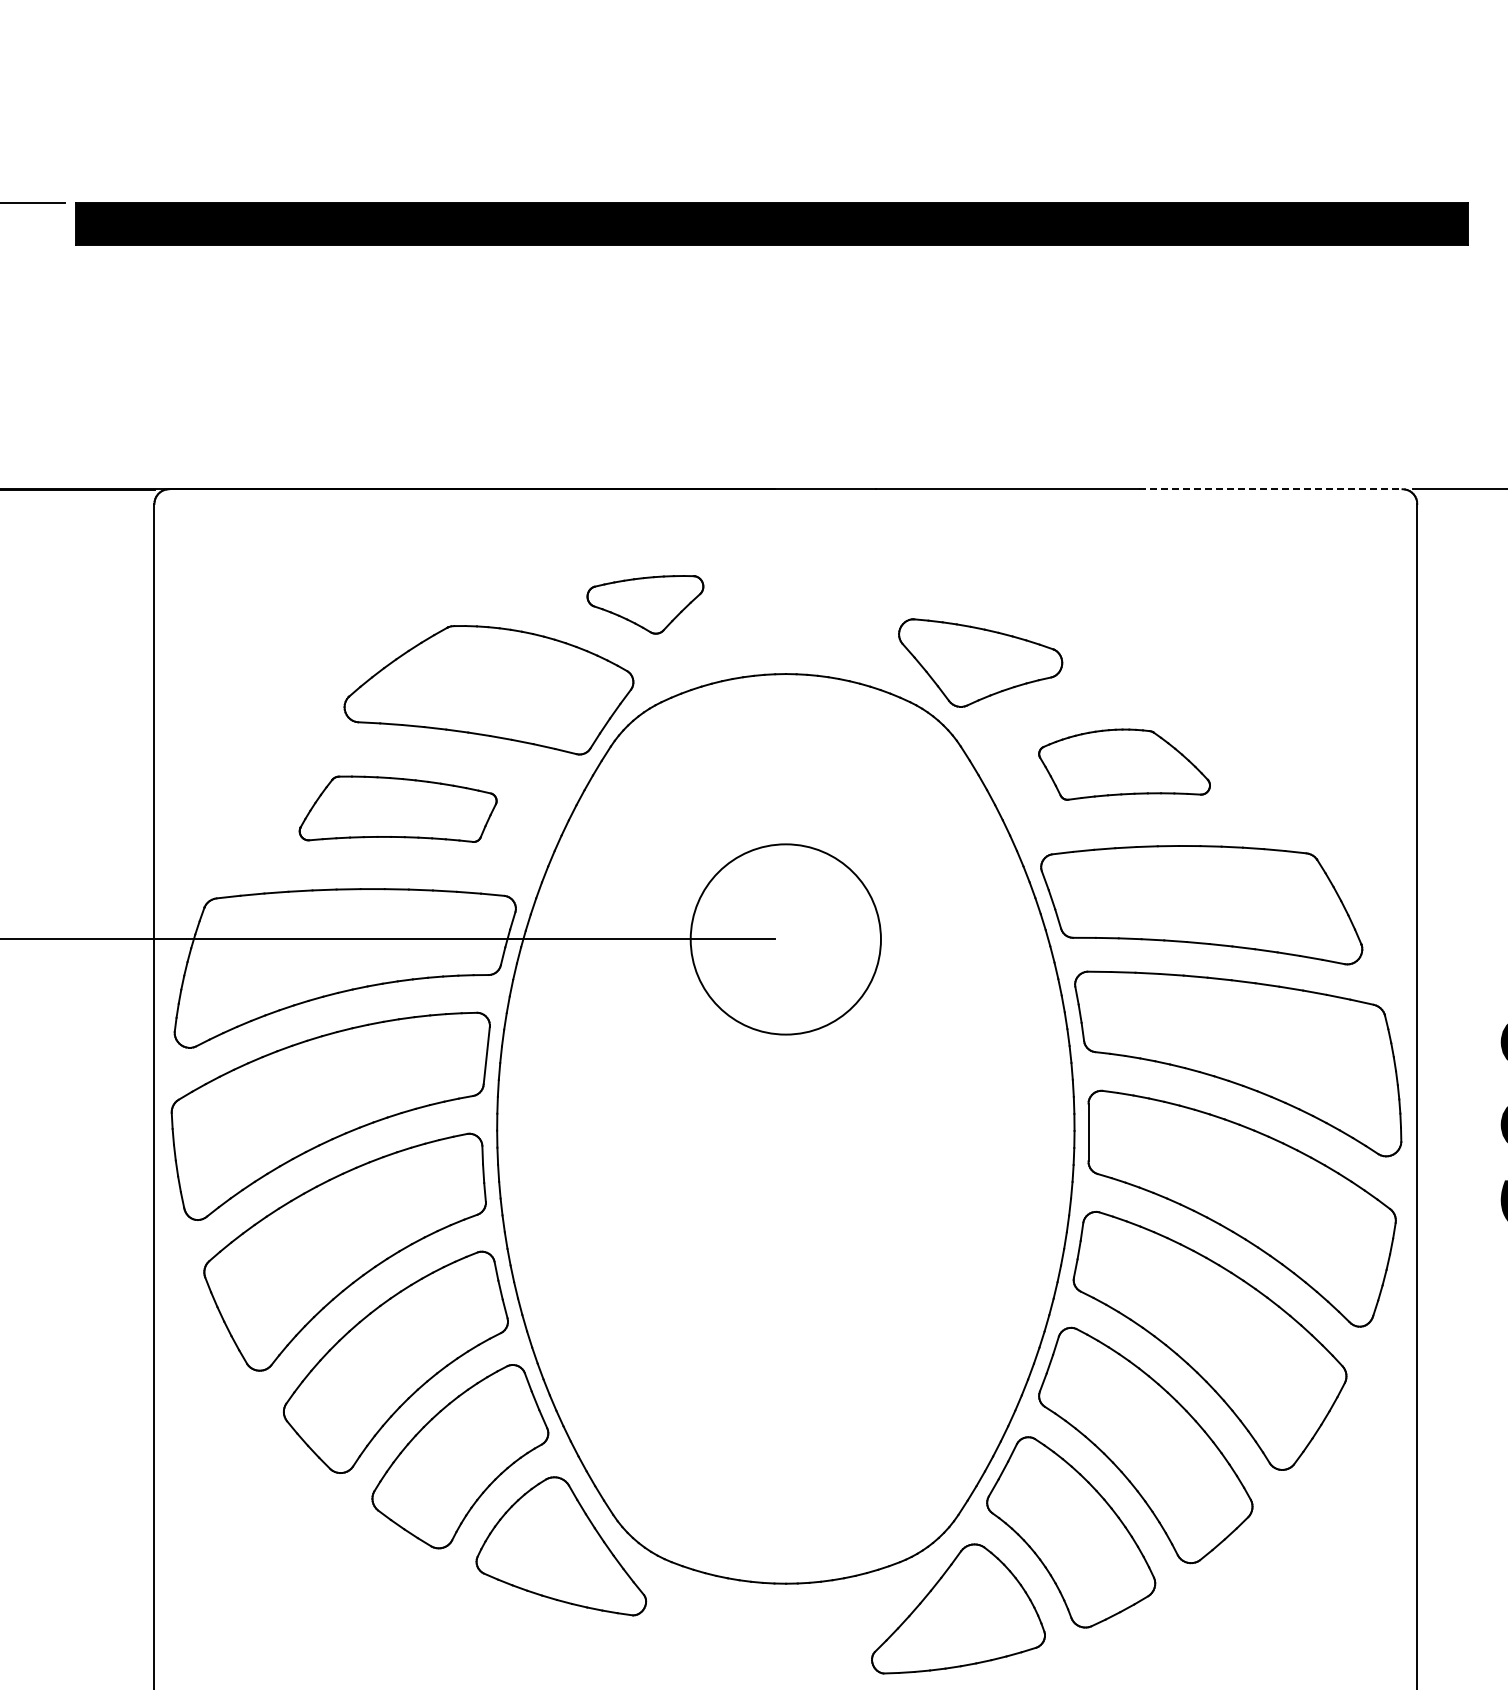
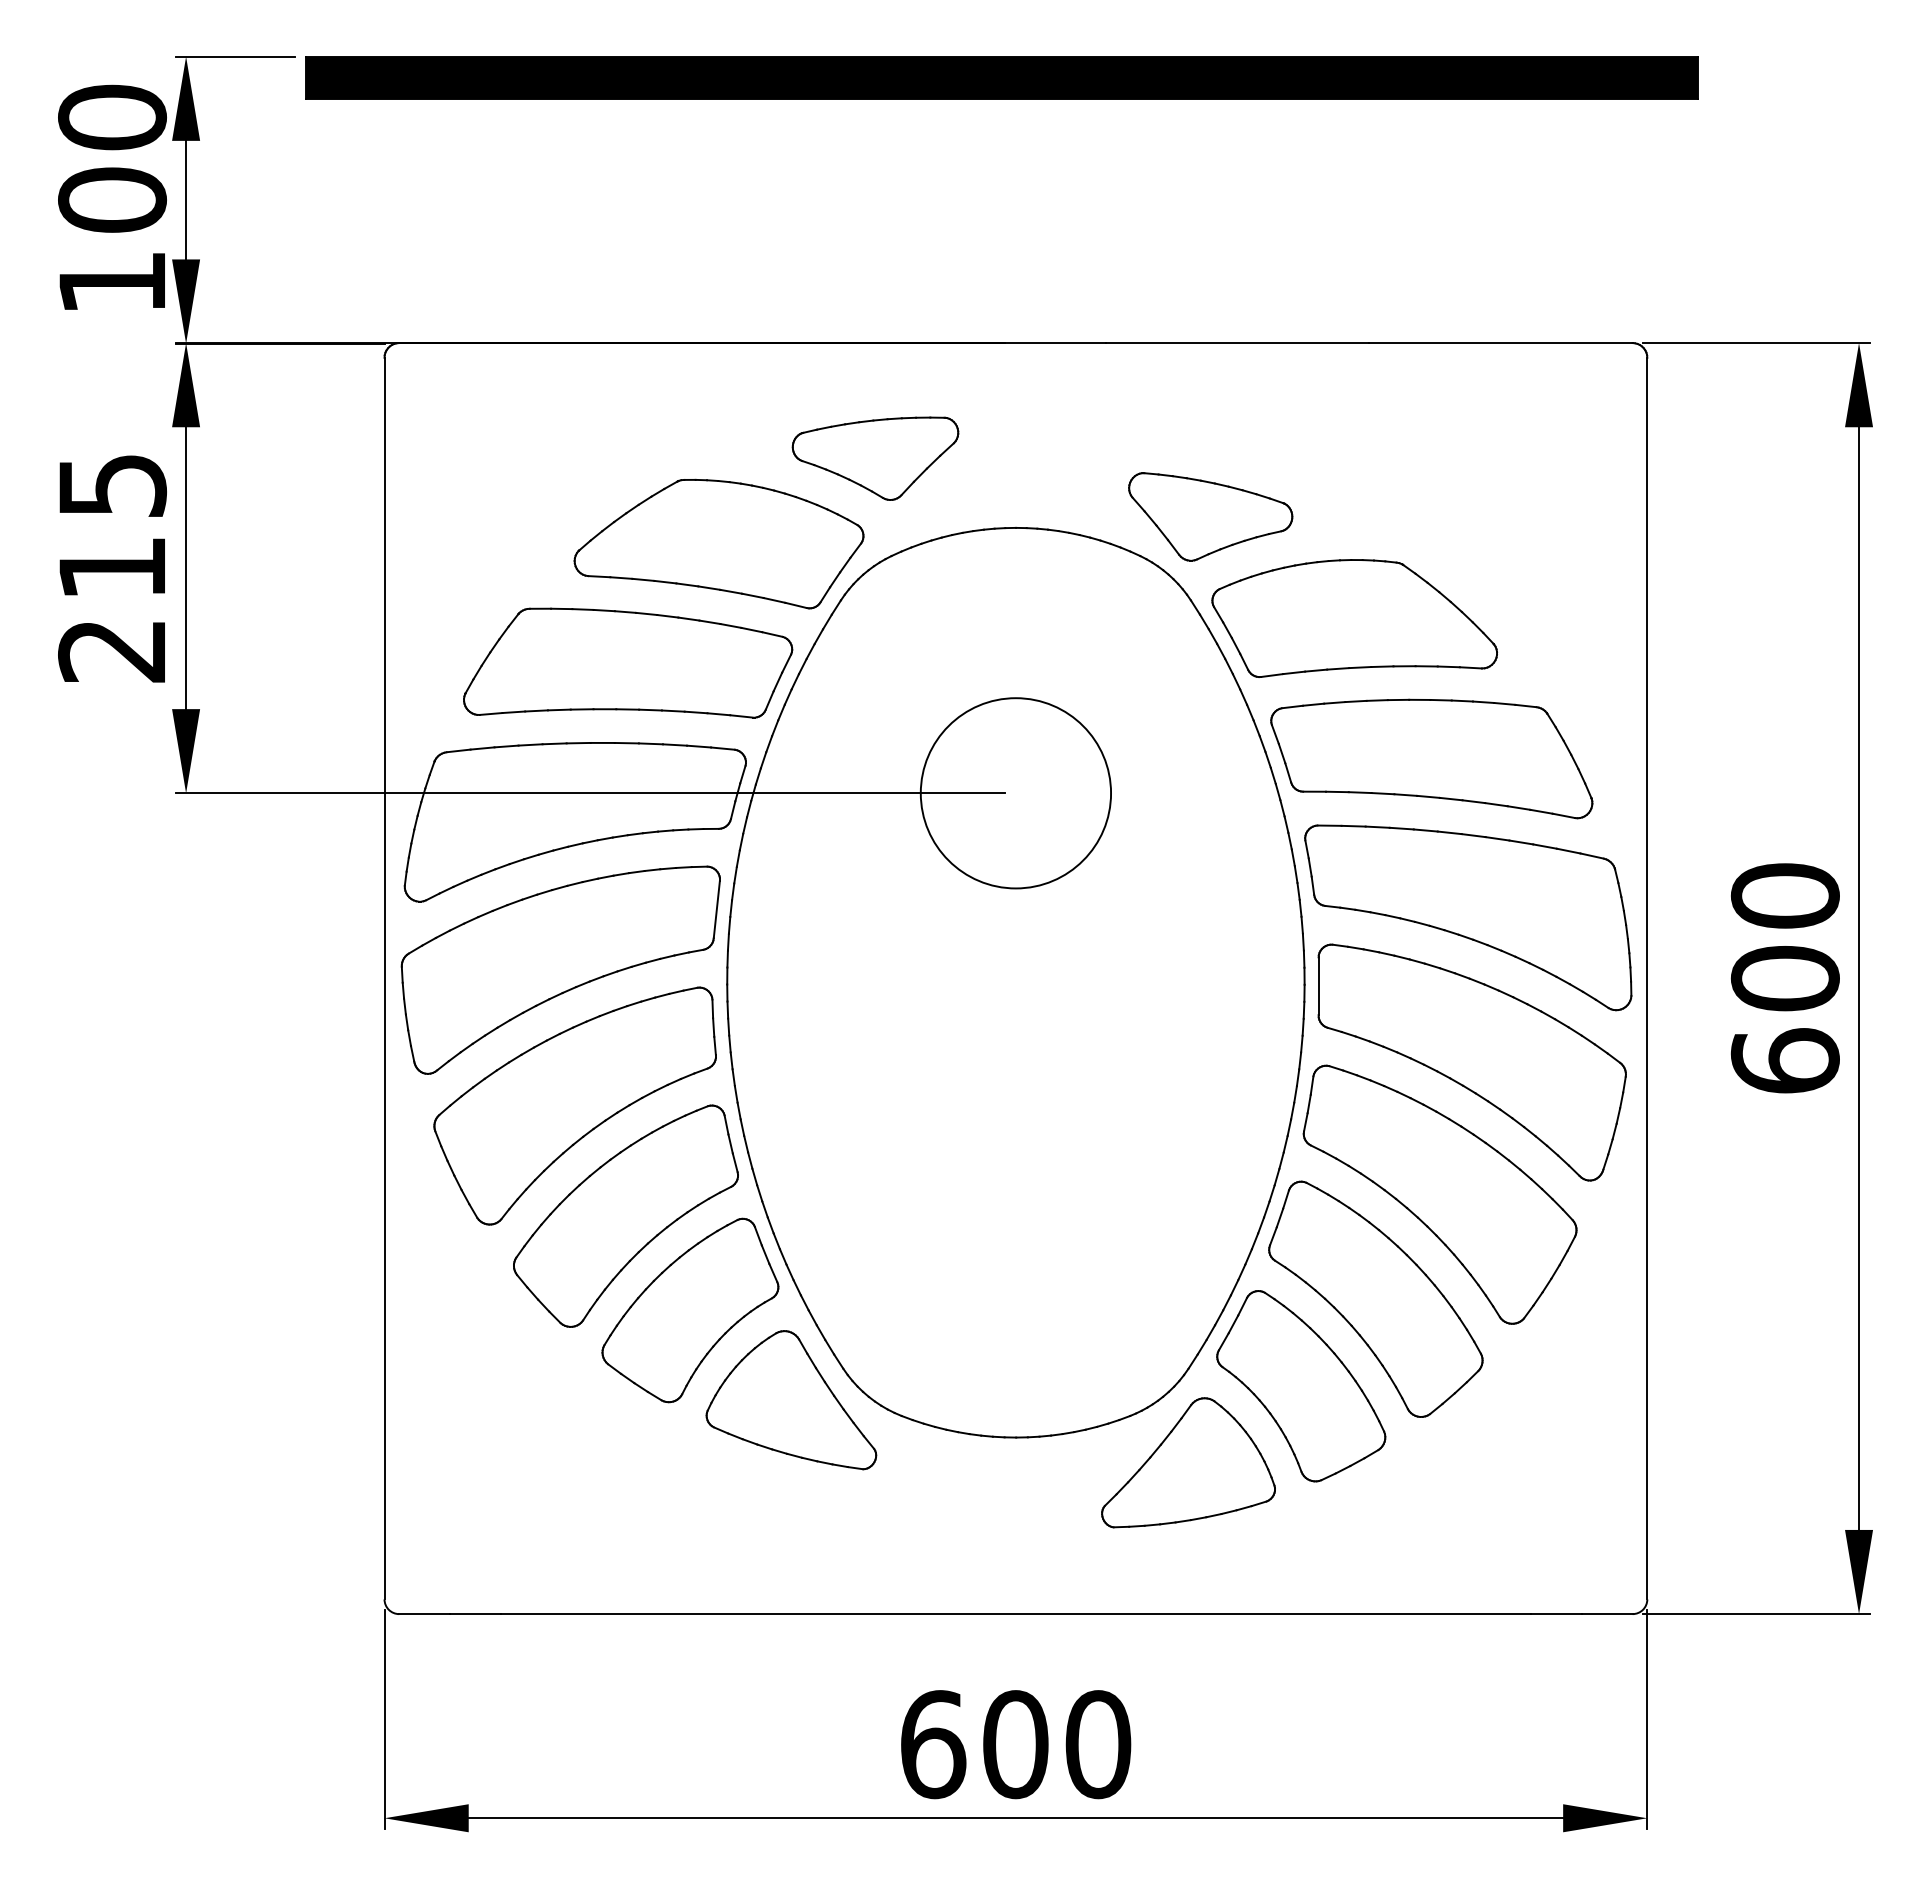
line: (1270, 489) -> (1500, 343), dashed -> solid
part: (645, 604) -> (875, 458), size x1.43
part: (1124, 764) -> (1354, 618), size x1.67
part: (398, 808) -> (628, 662), size x1.67

